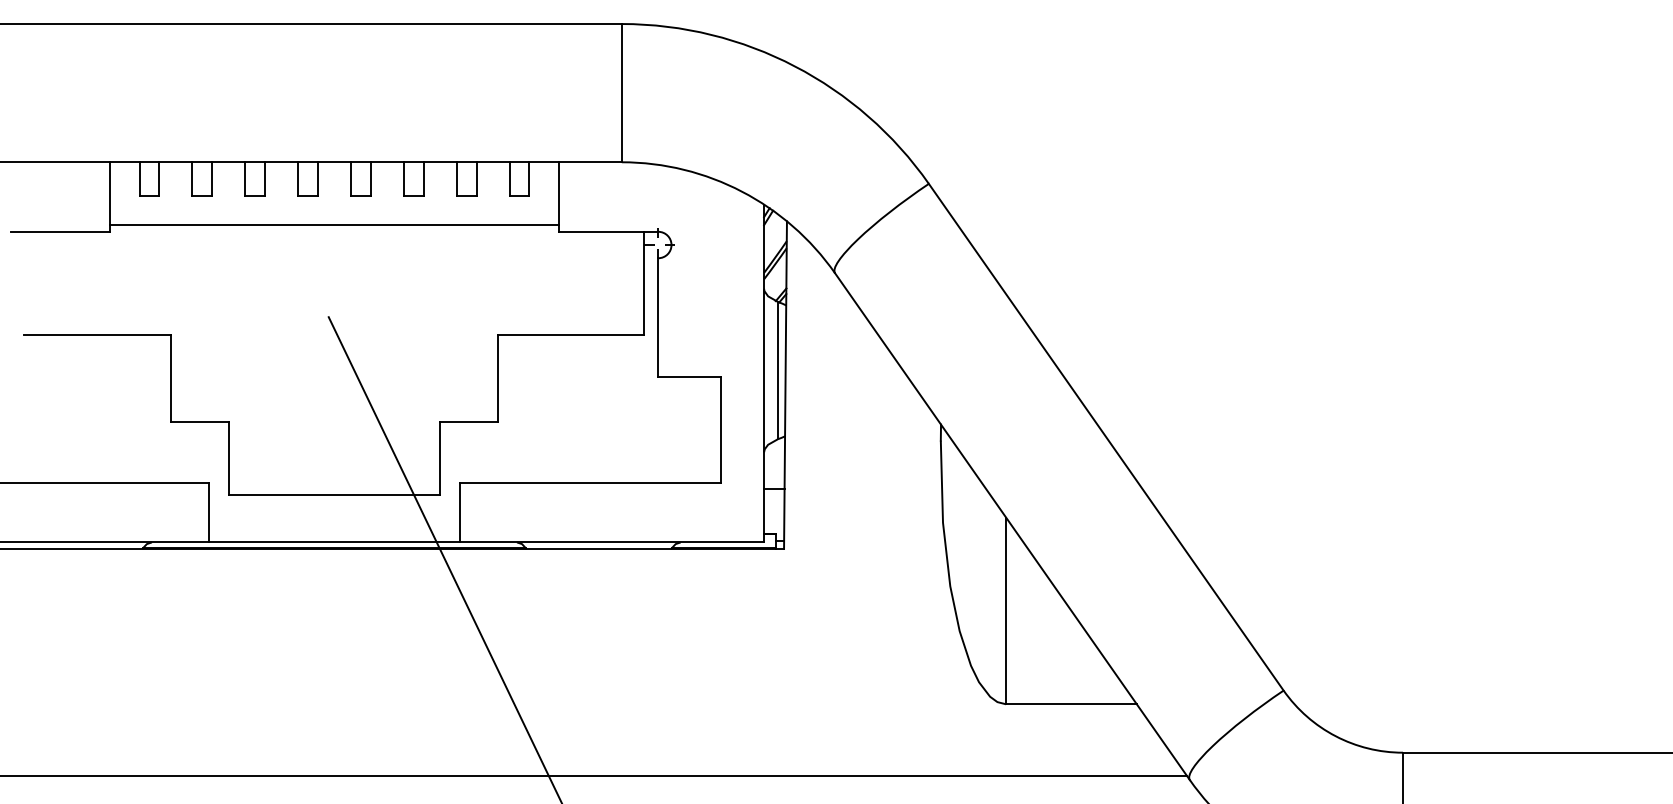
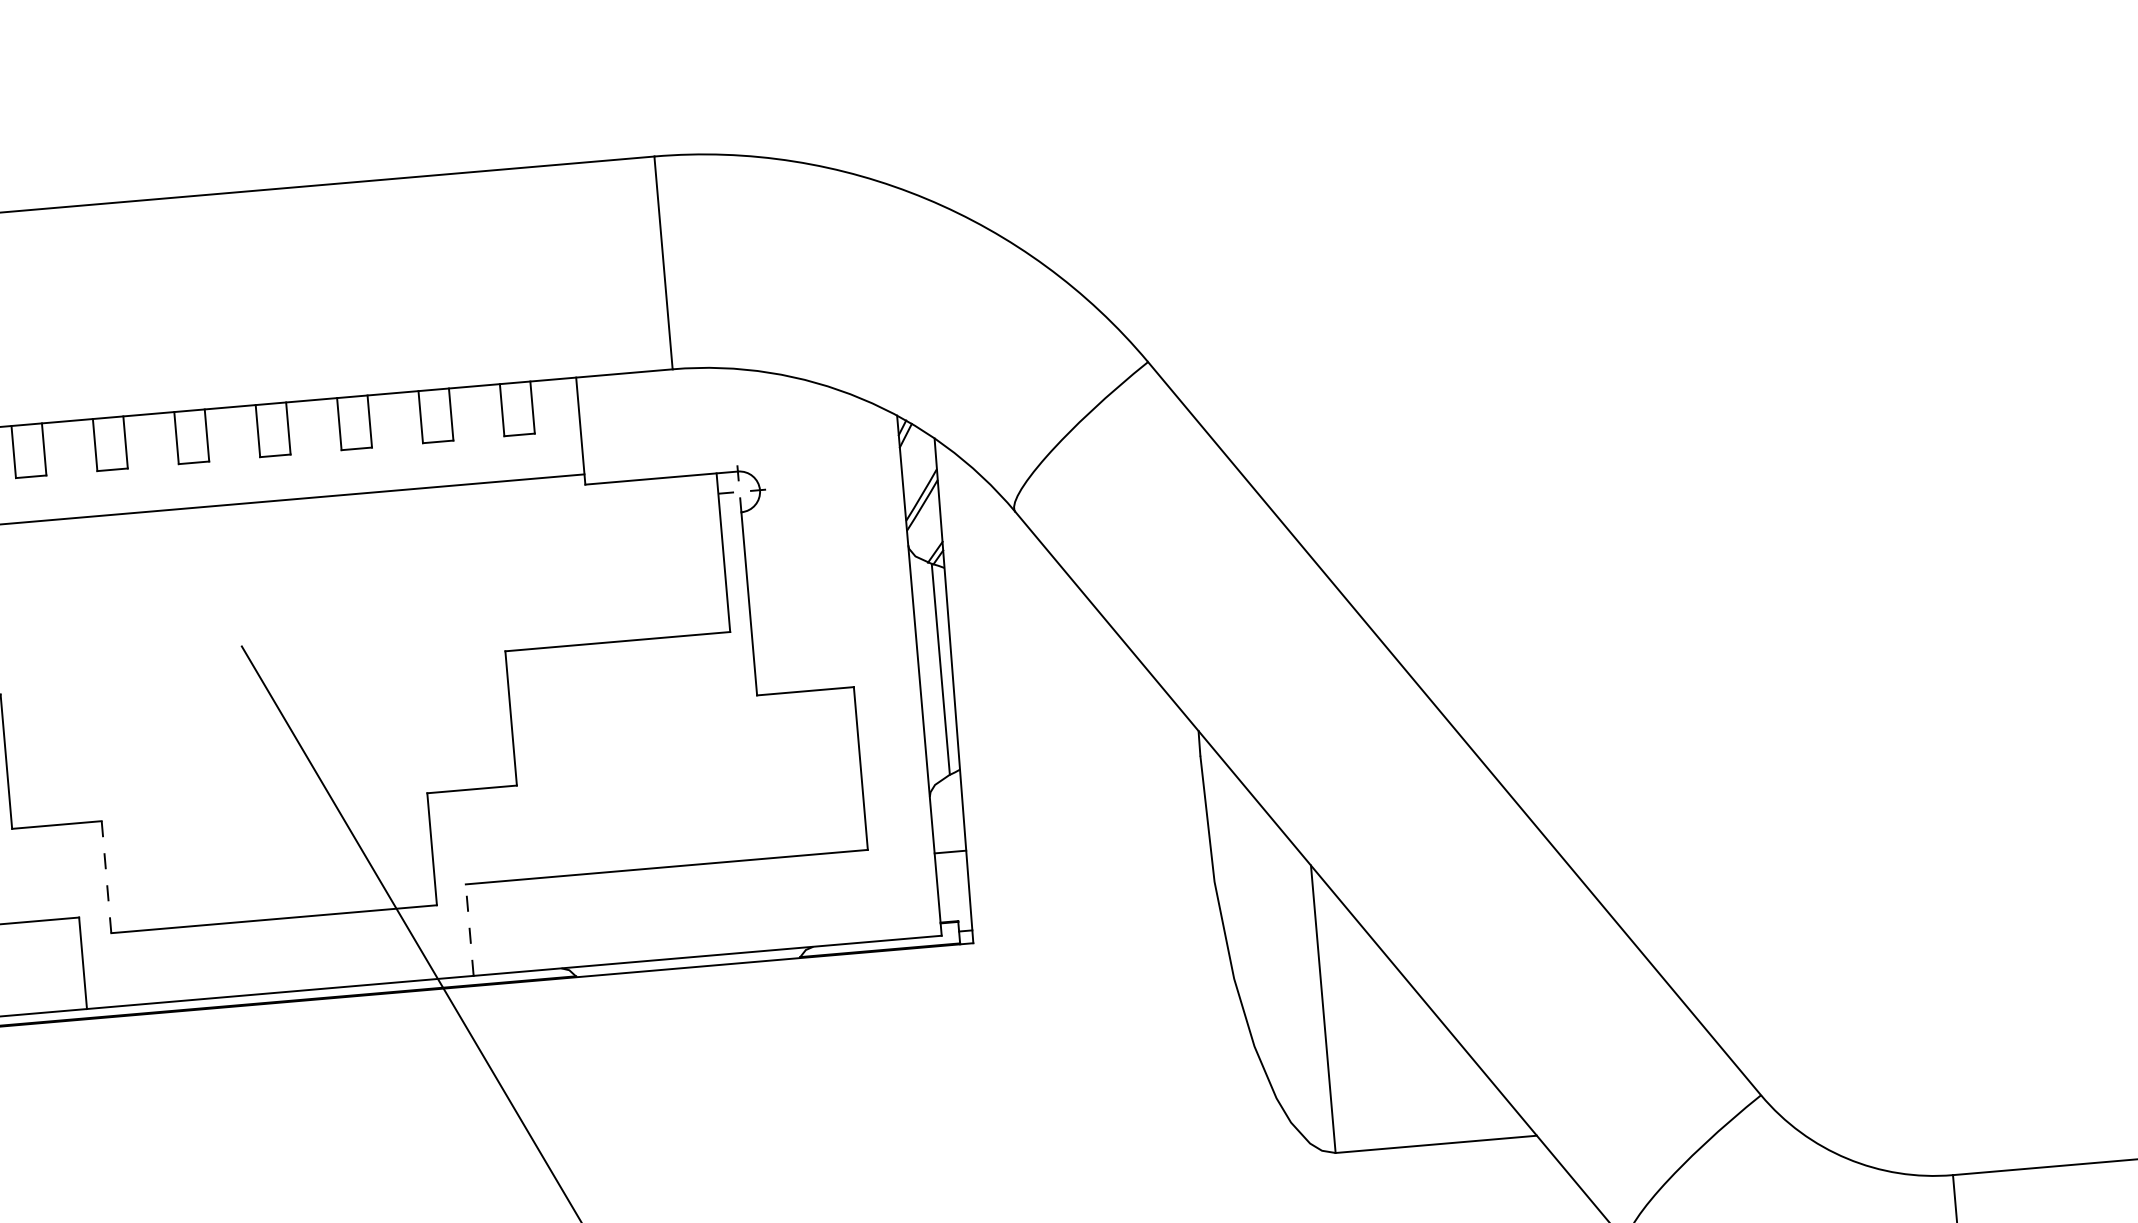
line: (228, 458) -> (106, 877), solid -> dashed
line: (460, 512) -> (470, 929), solid -> dashed

